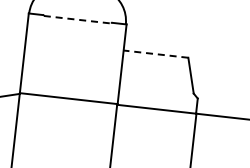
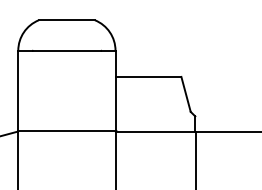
line: (77, 19) -> (67, 51), dashed -> solid
line: (155, 53) -> (148, 76), dashed -> solid

